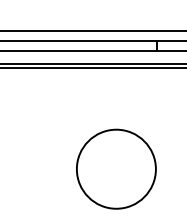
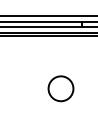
circle: (115, 168) -> (60, 88), size x0.6

